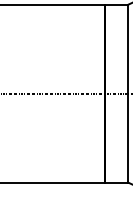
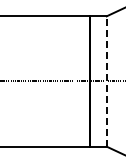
line: (128, 93) -> (106, 81), solid -> dashed

